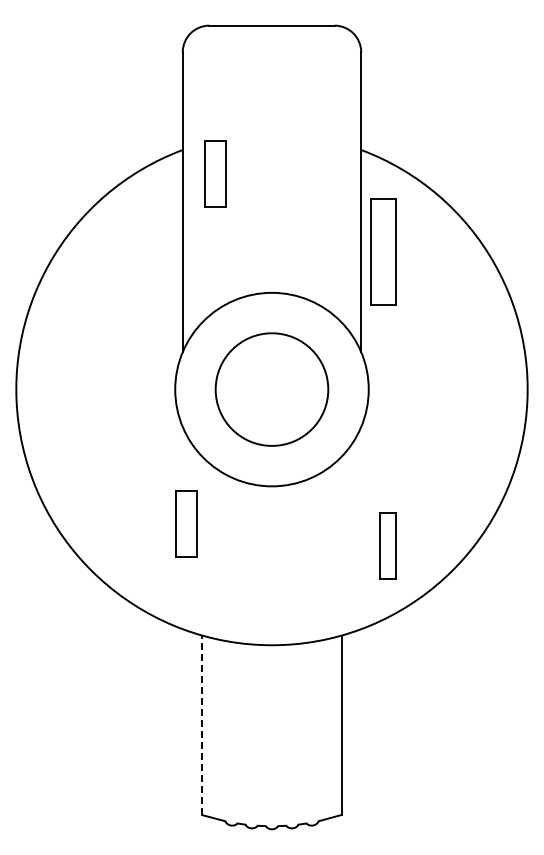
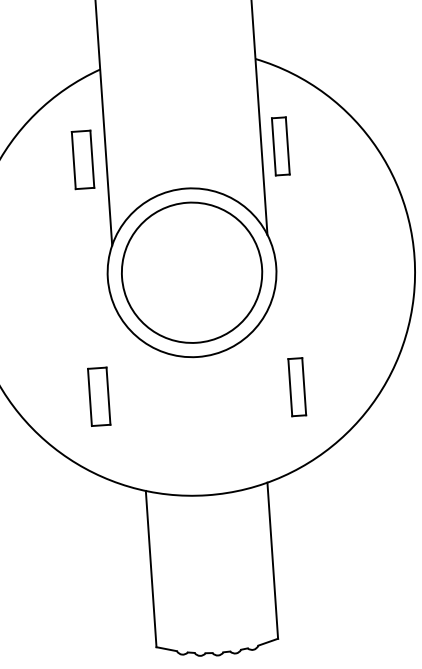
part: (215, 173) -> (83, 159), moved
part: (382, 251) -> (280, 146), size x0.62
circle: (271, 389) -> (191, 272), size x1.43
part: (186, 523) -> (99, 396), moved
part: (387, 545) -> (296, 387), moved
line: (202, 725) -> (151, 569), dashed -> solid

